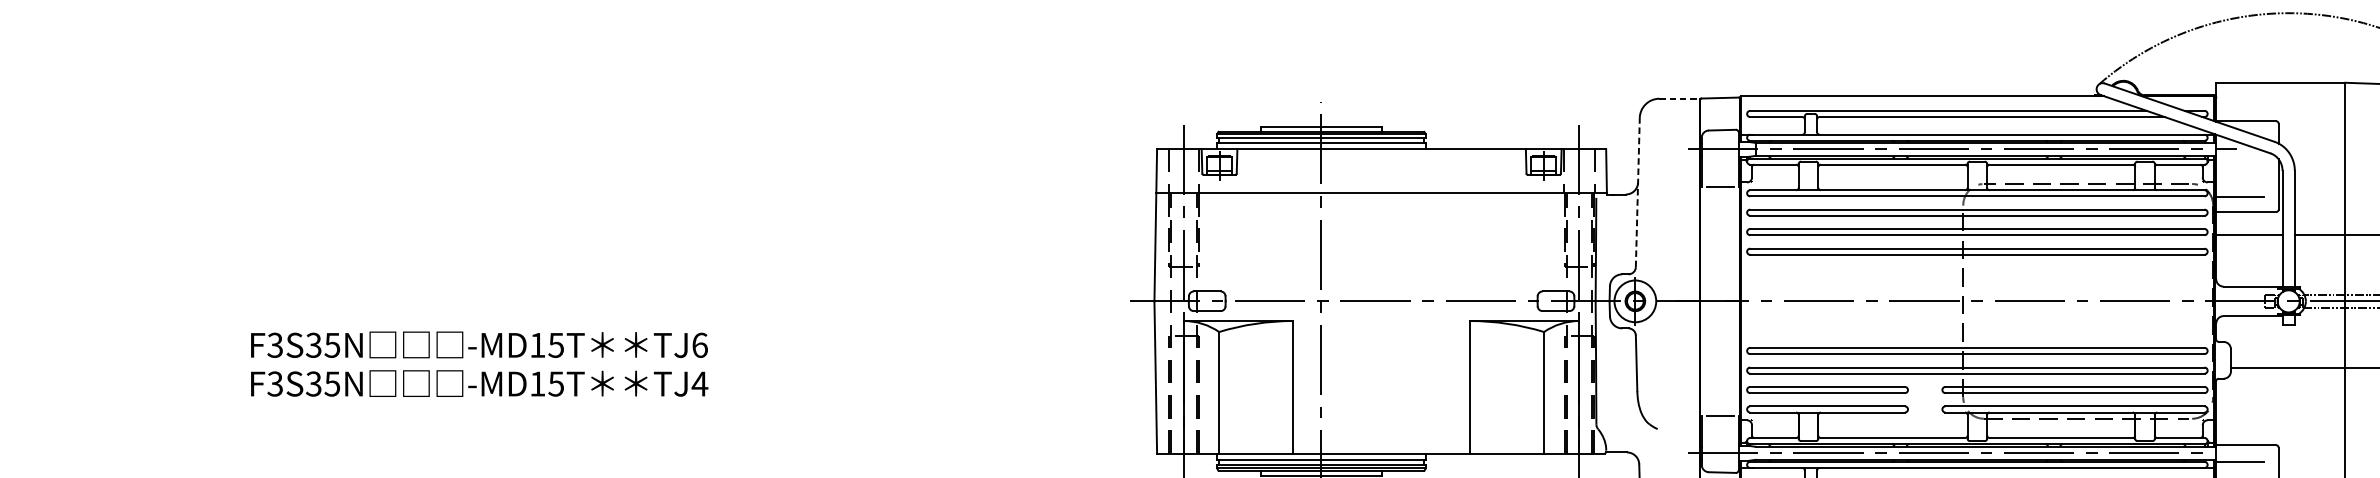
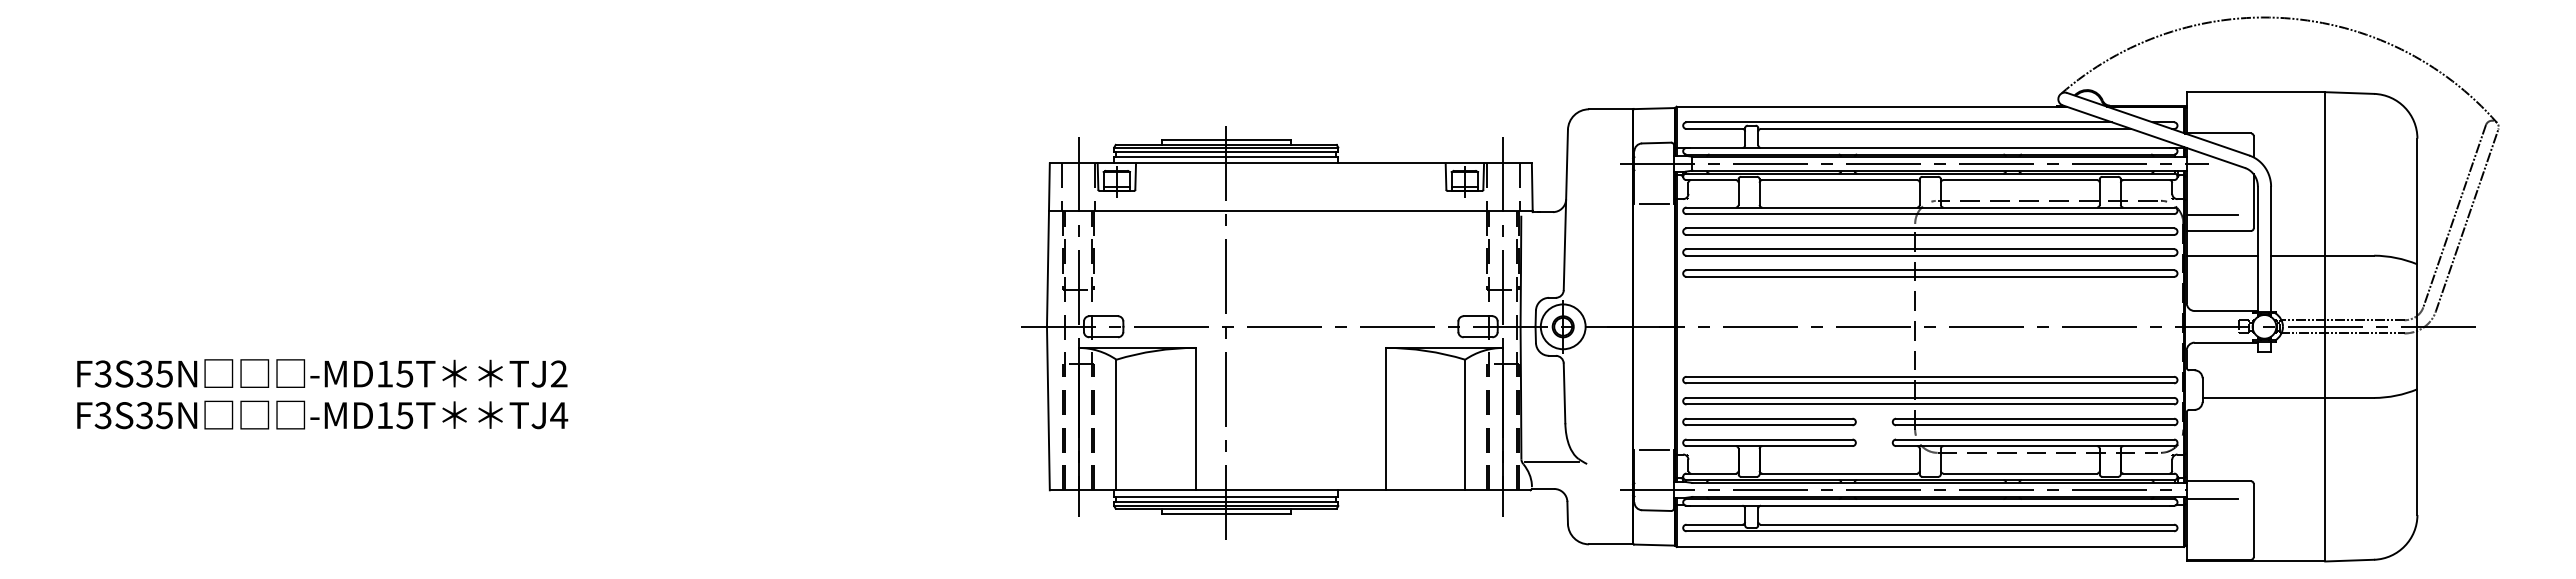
line: (1680, 98) -> (1611, 109), dashed -> solid
line: (1637, 192) -> (1565, 209), dashed -> solid
text: (700, 344) -> (559, 373), TJ6 -> TJ2
line: (1625, 426) -> (1552, 461), added

